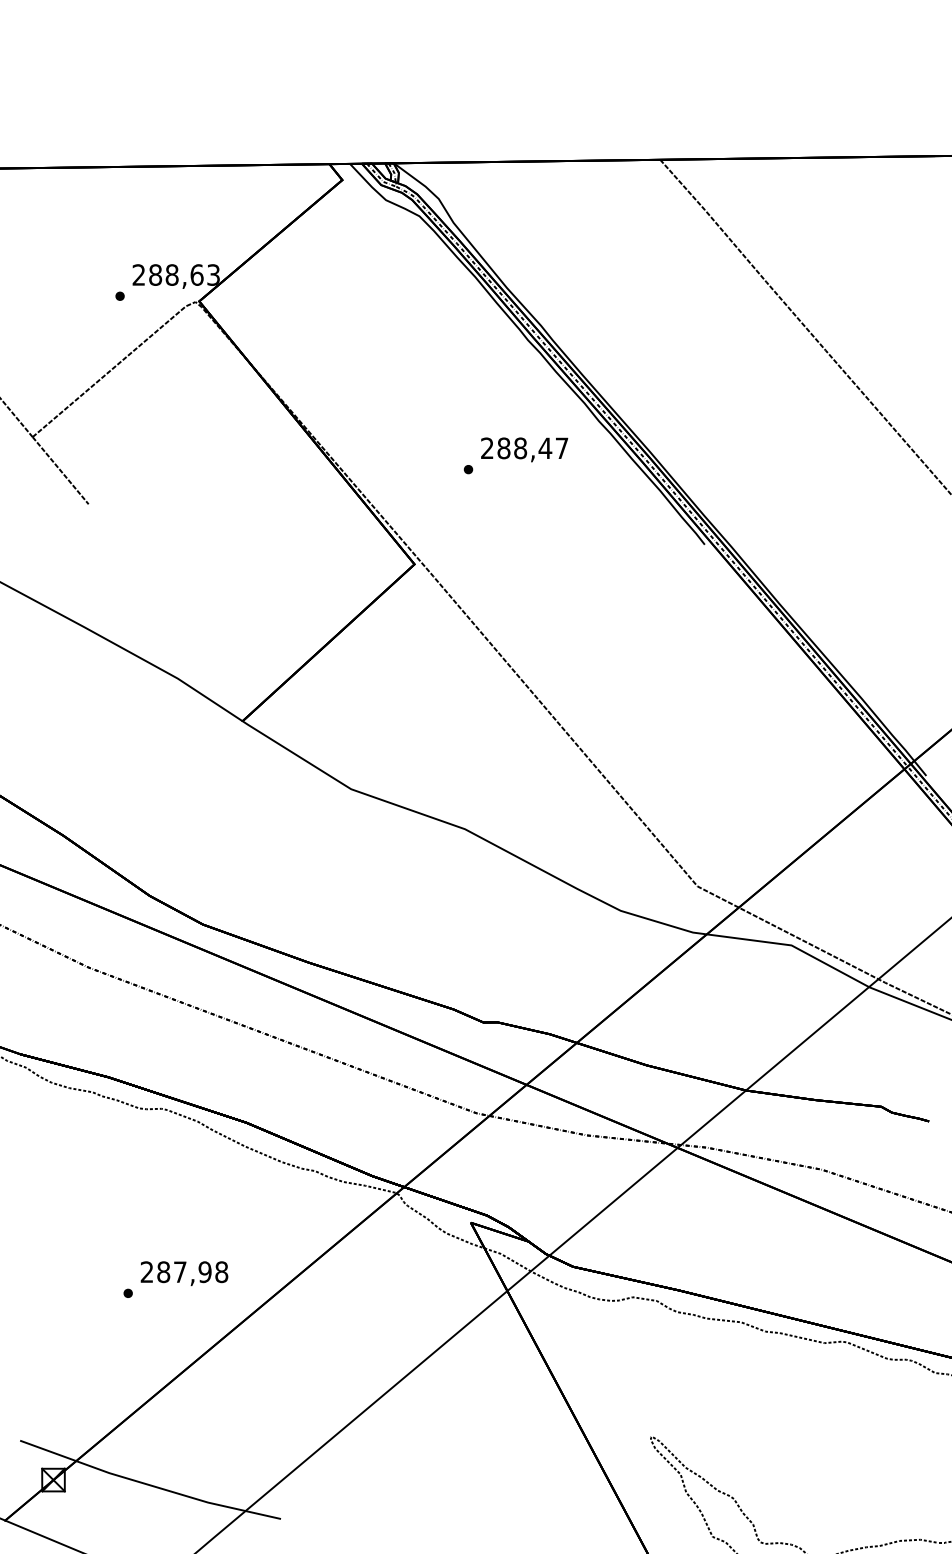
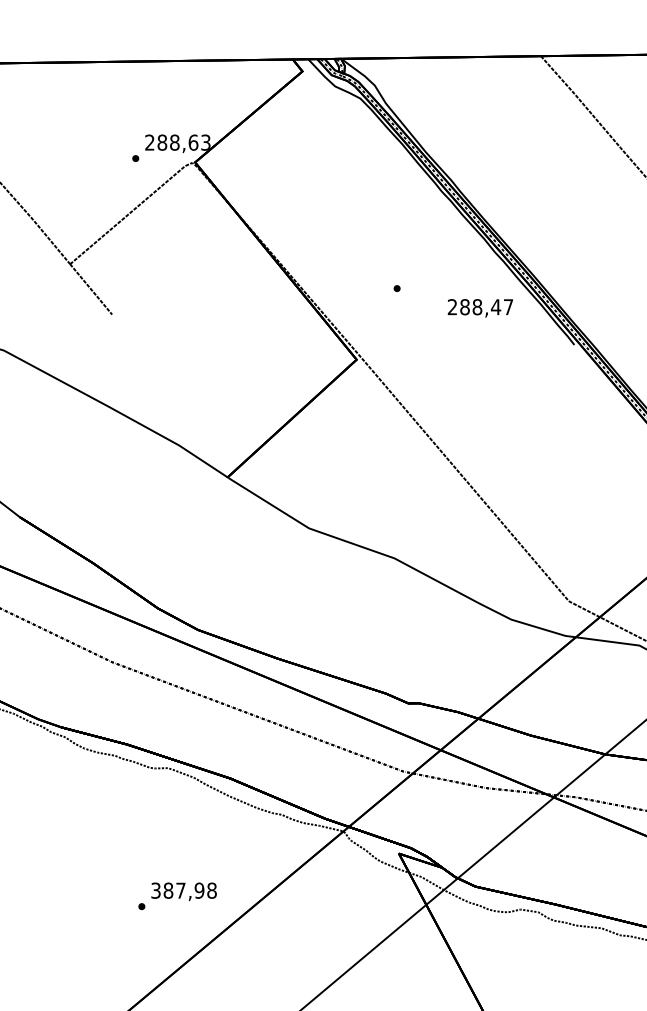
text: (524, 449) -> (480, 308), moved
text: (146, 1272) -> (155, 890), 287,98 -> 387,98

